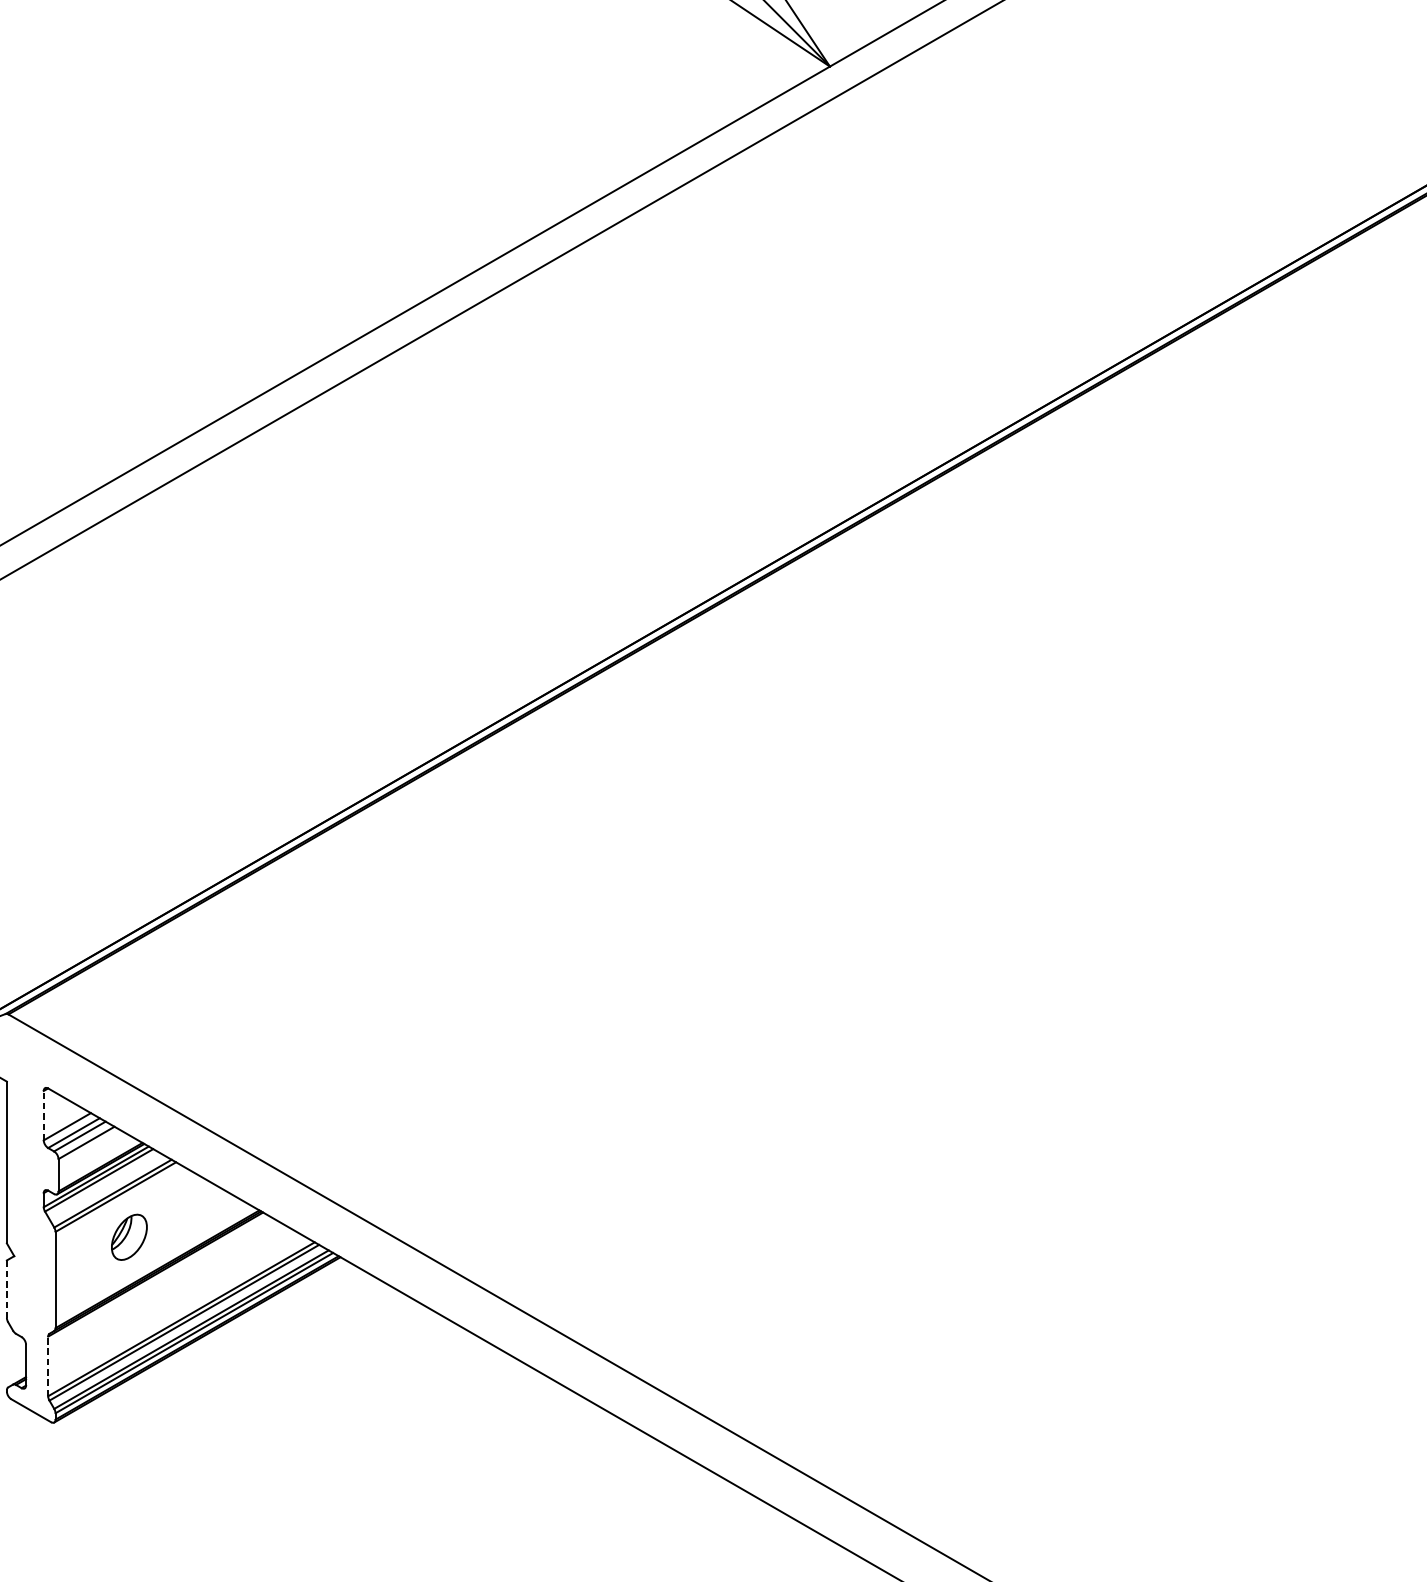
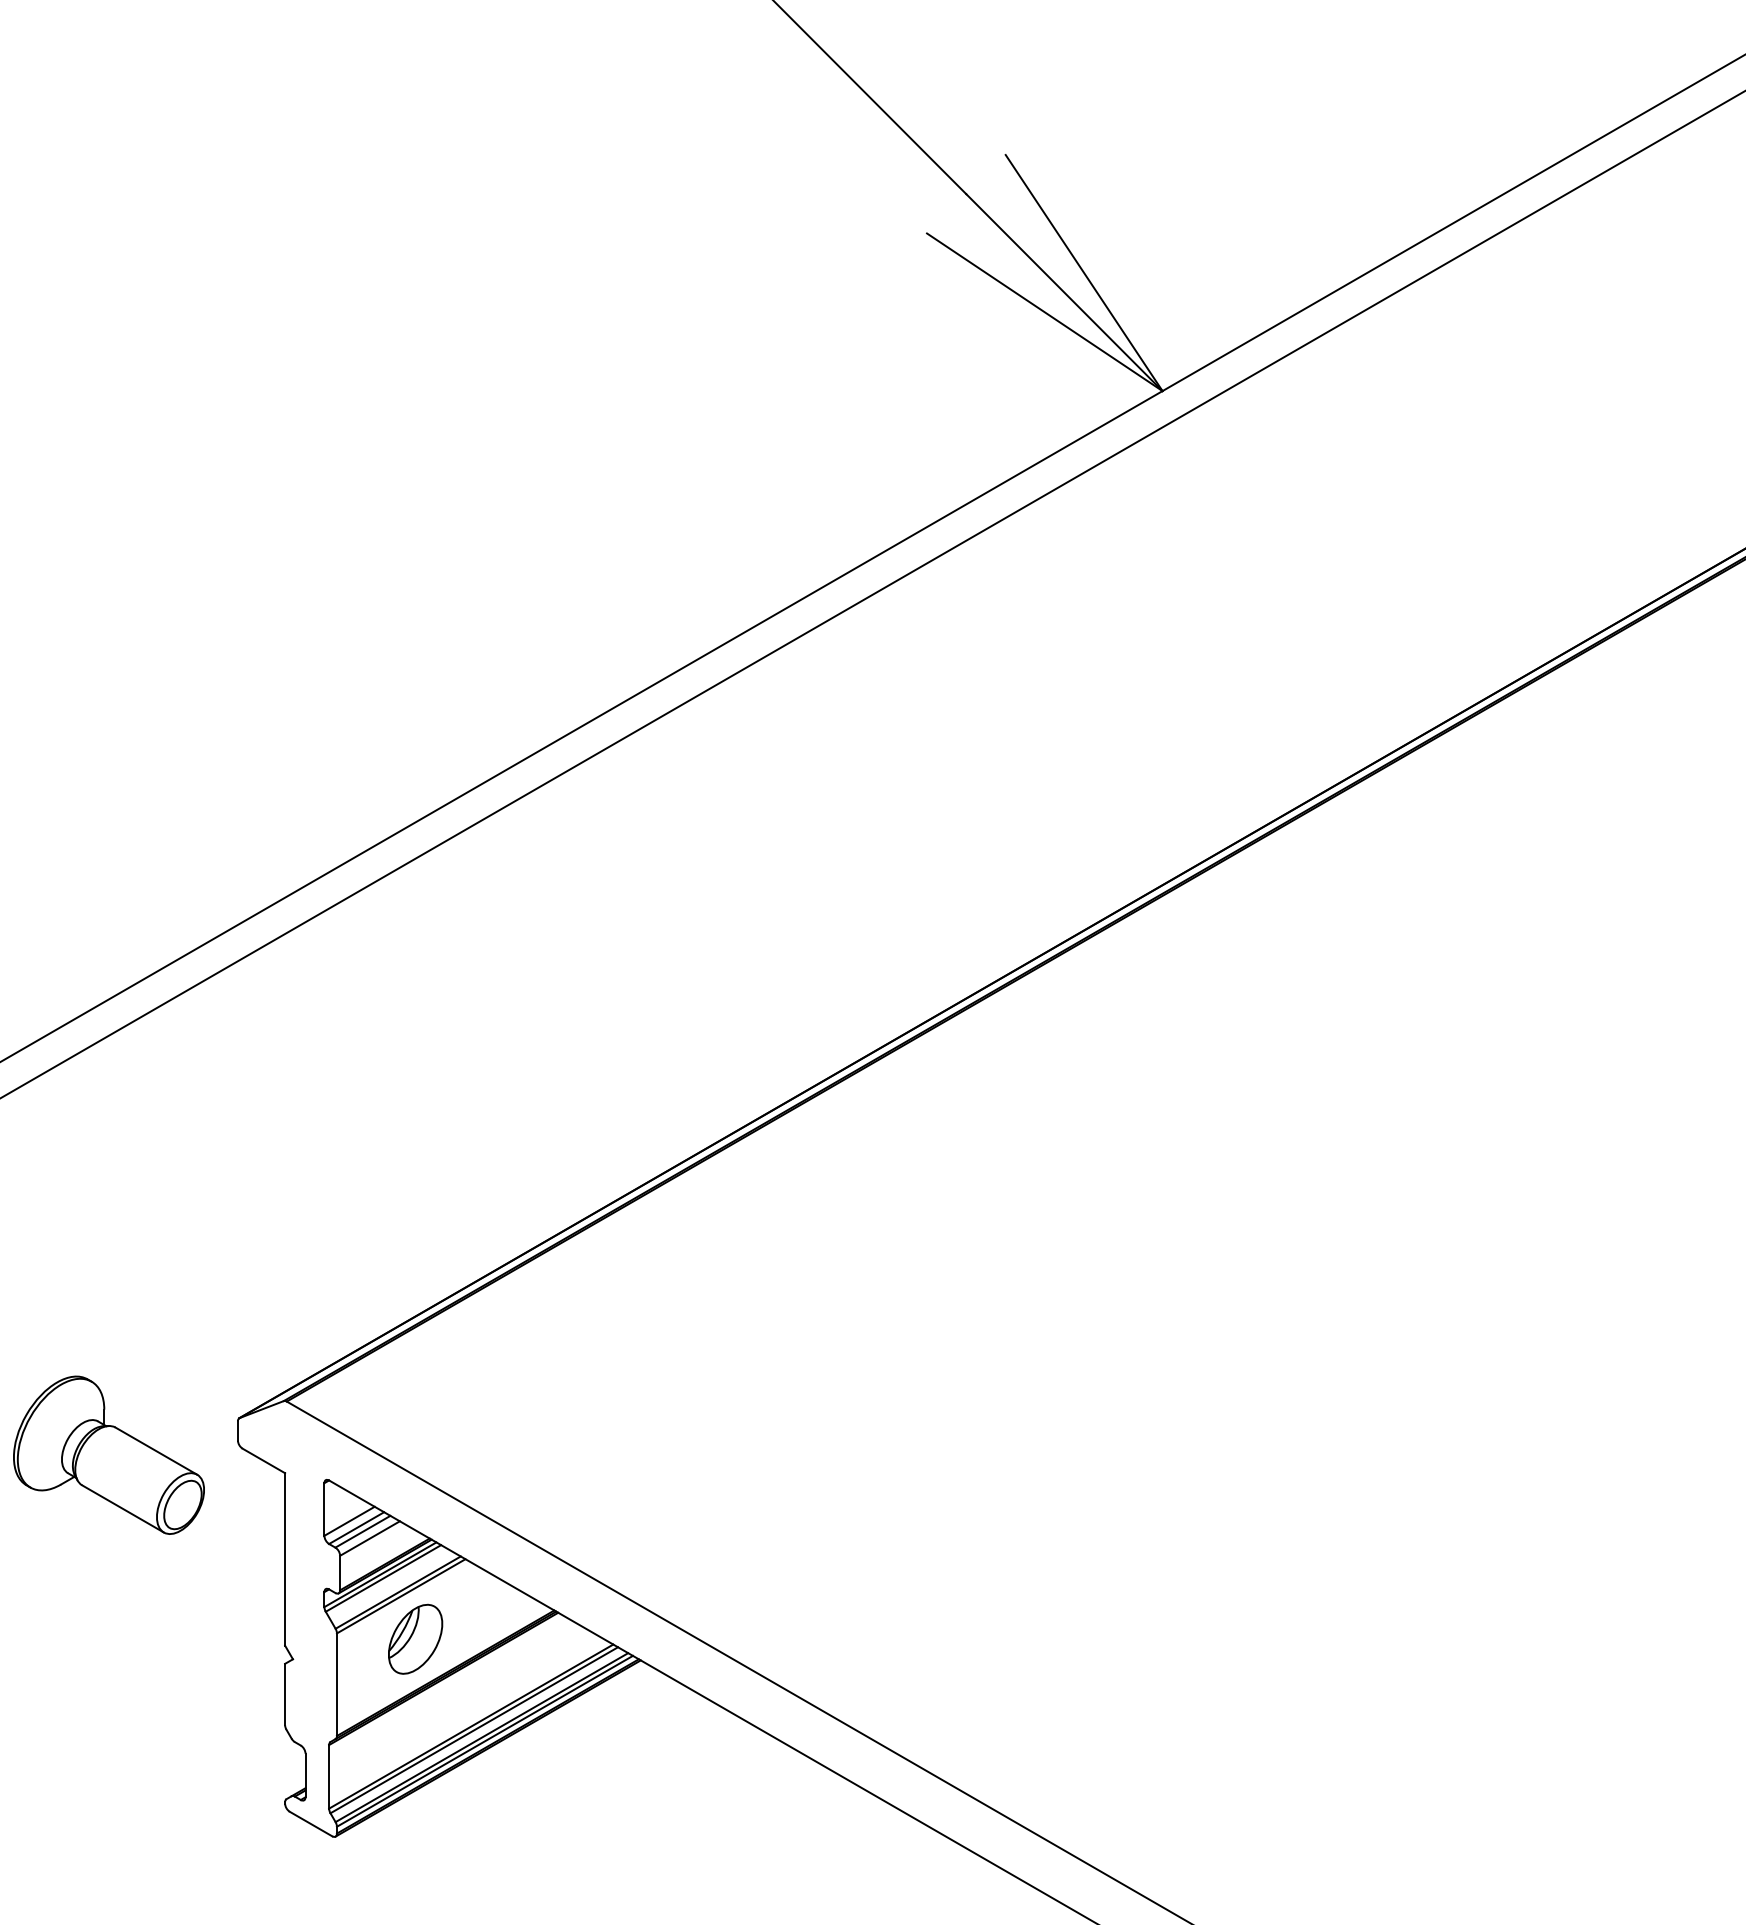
line: (43, 1115) -> (324, 1509), dashed -> solid
part: (129, 1236) -> (415, 1638), size x1.43
line: (7, 1289) -> (285, 1694), dashed -> solid
line: (48, 1366) -> (329, 1776), dashed -> solid

